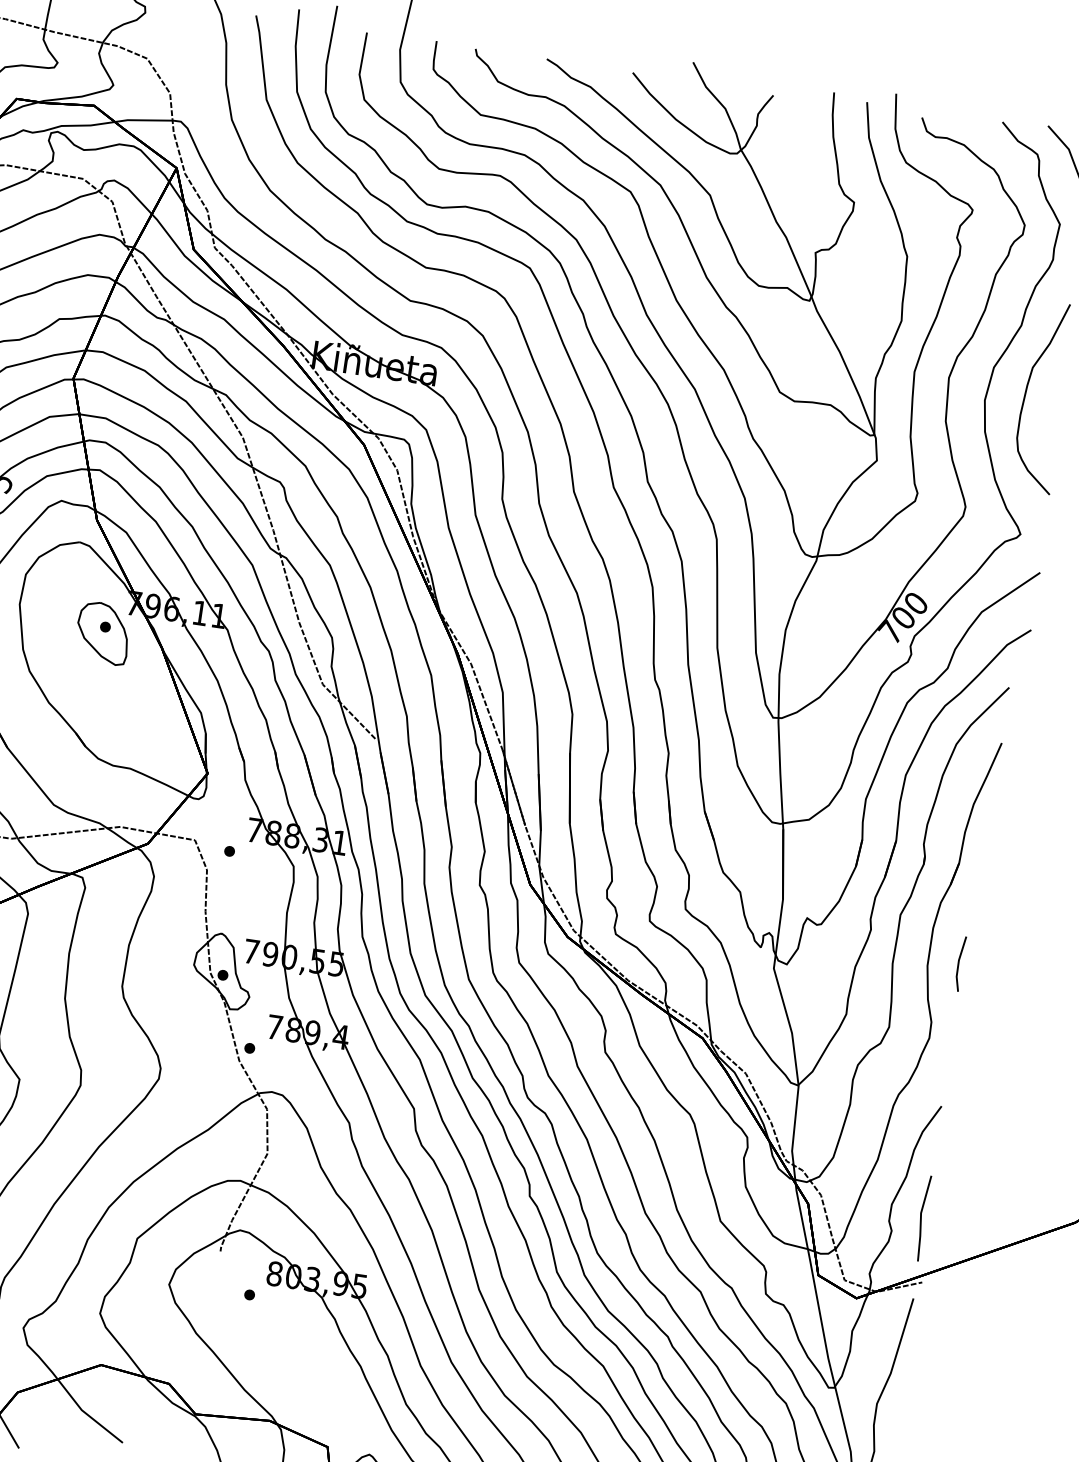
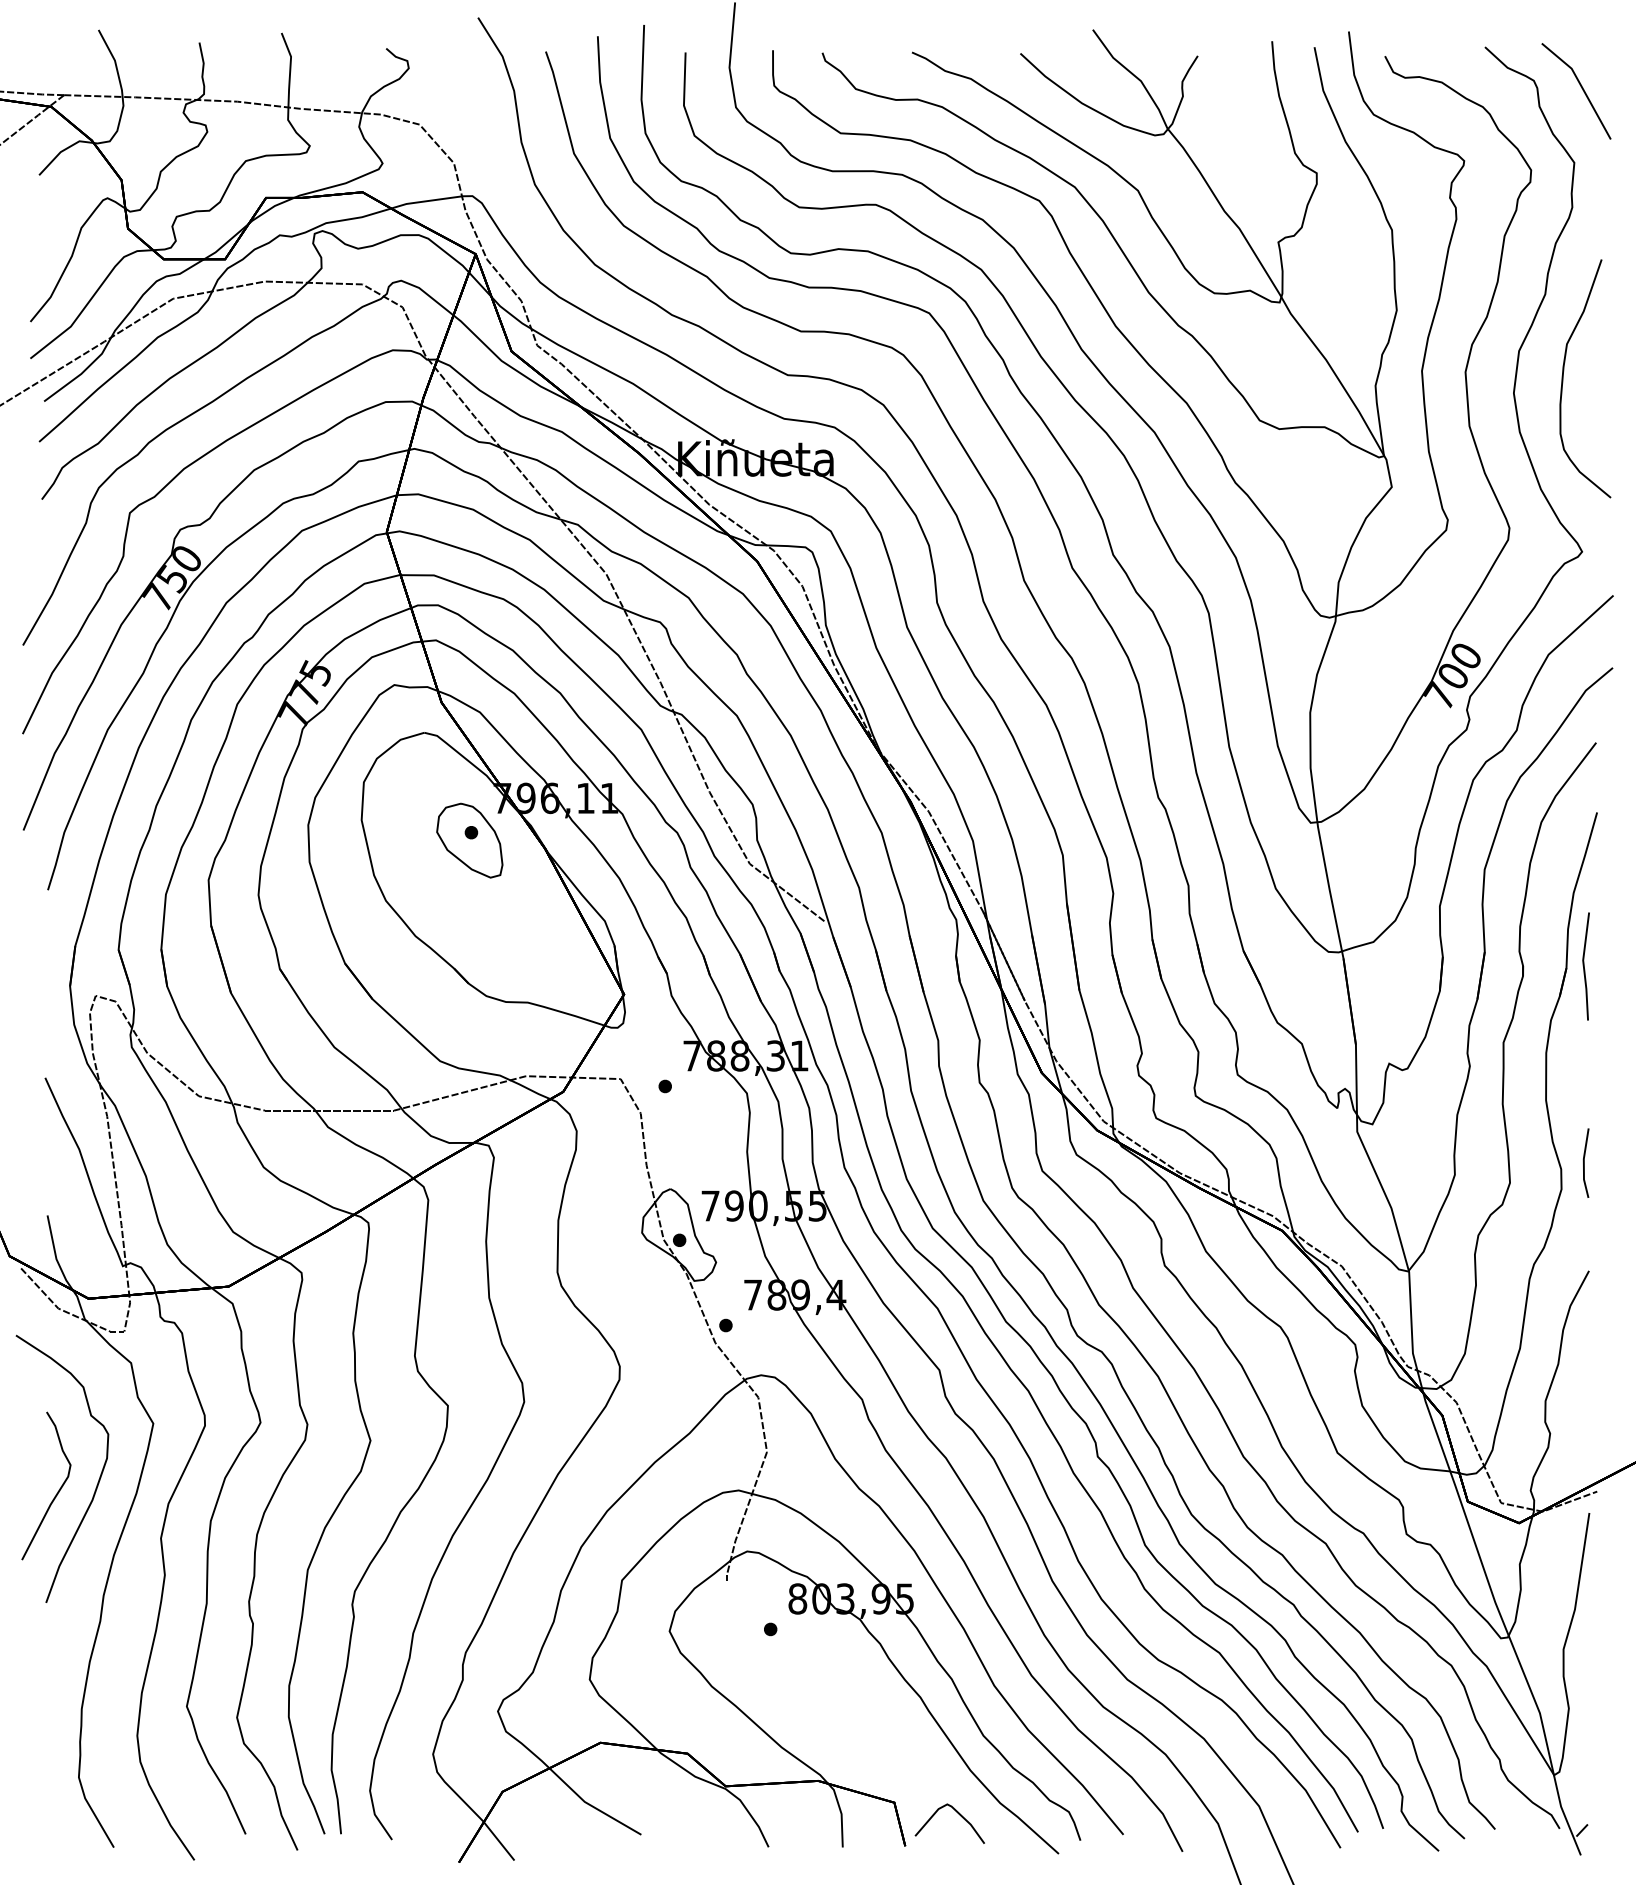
line: (959, 963) -> (1584, 1162), moved
line: (921, 1218) -> (1584, 966), moved

